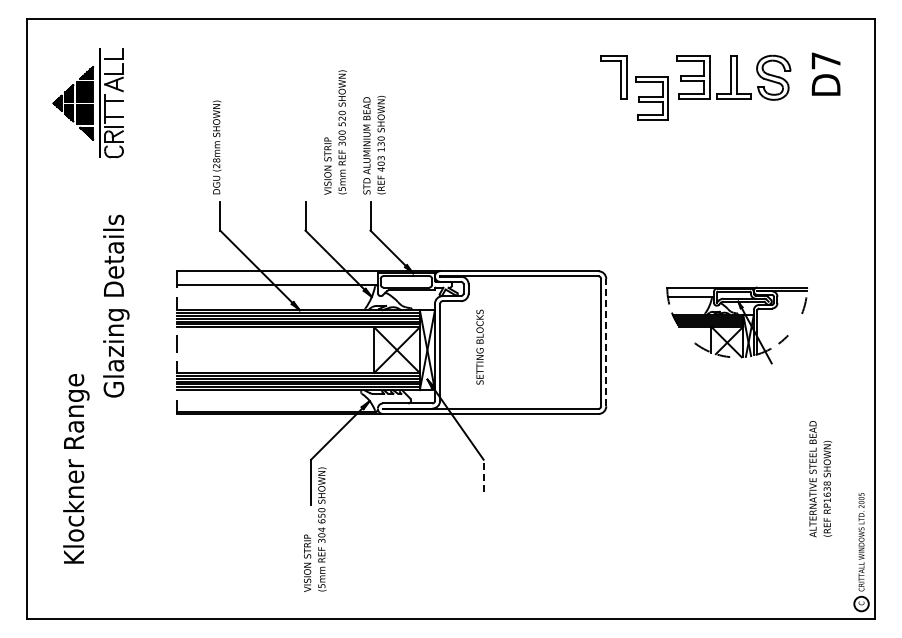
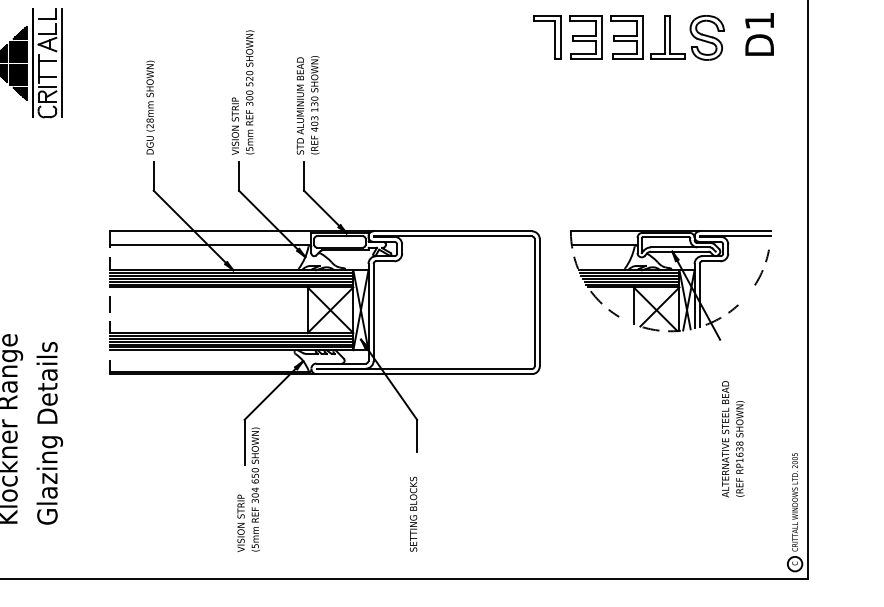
text: (825, 60) -> (759, 20), D7 -> D1
part: (651, 98) -> (585, 37), moved
line: (128, 103) -> (62, 63), added
text: (335, 132) -> (243, 92), moved
text: (116, 305) -> (50, 432), moved
part: (736, 325) -> (670, 285), size x1.43
line: (606, 342) -> (540, 302), dashed -> solid
text: (479, 346) -> (413, 513), moved
line: (483, 475) -> (417, 435), dashed -> solid
text: (820, 479) -> (733, 439), moved

